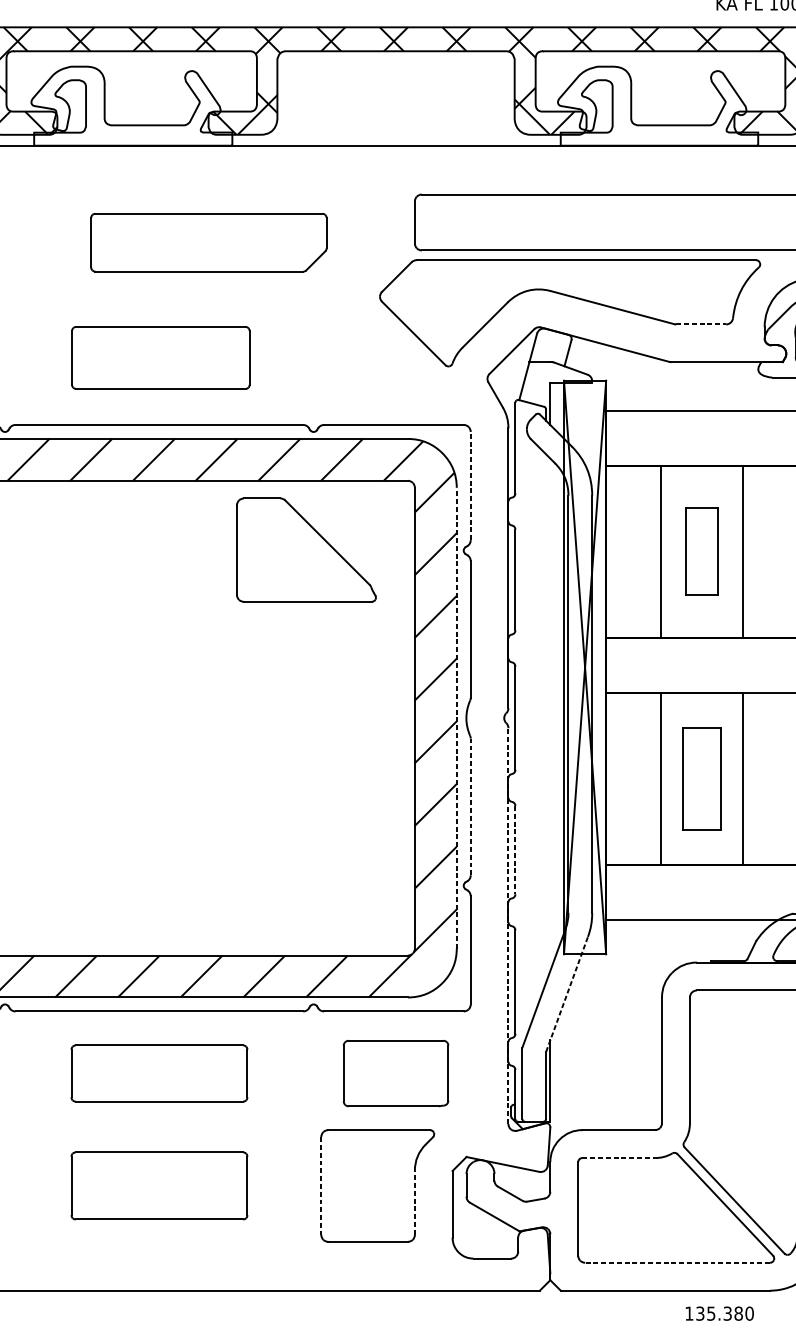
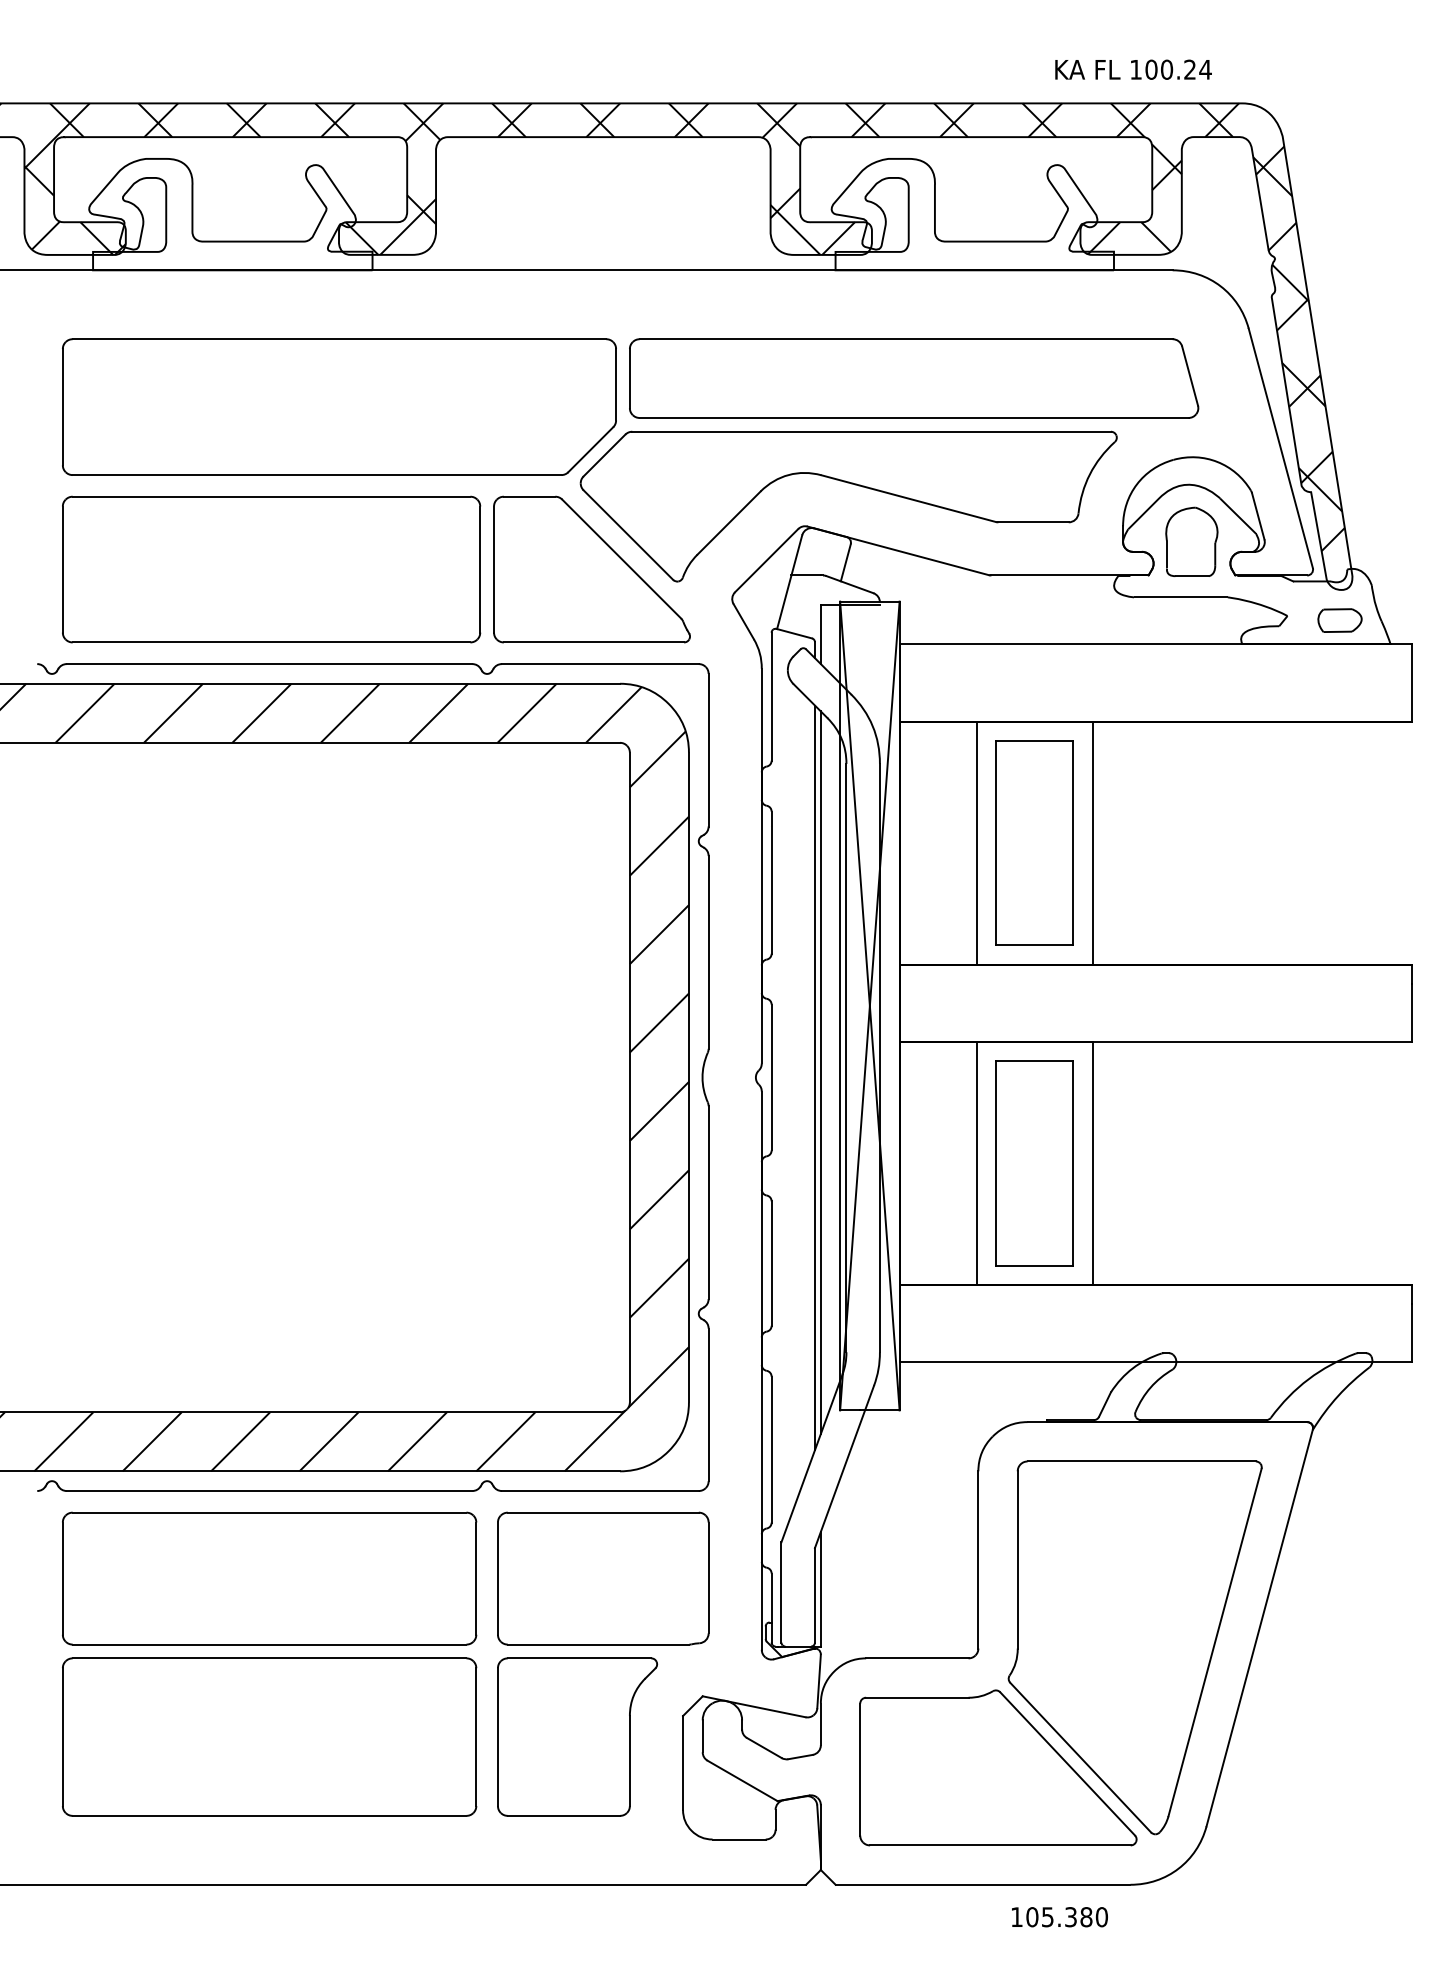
part: (208, 242) -> (339, 406), size x1.67
line: (701, 324) -> (1034, 522), dashed -> solid
part: (160, 357) -> (271, 569), size x1.67
line: (470, 485) -> (708, 749), dashed -> solid
part: (306, 550) -> (591, 569), moved
part: (701, 551) -> (1034, 842), size x1.67
line: (550, 714) -> (820, 1072), added
line: (456, 718) -> (688, 1077), dashed -> solid
line: (545, 718) -> (814, 1077), added
part: (701, 779) -> (1034, 1163), size x1.43
line: (470, 806) -> (708, 1202), dashed -> solid
line: (515, 850) -> (771, 1264), dashed -> solid
line: (508, 925) -> (761, 1370), dashed -> solid
line: (567, 994) -> (844, 1466), dashed -> solid
part: (159, 1073) -> (269, 1578), size x1.67
part: (396, 1073) -> (603, 1578), size x1.43
line: (618, 1157) -> (917, 1697), dashed -> solid
part: (159, 1185) -> (269, 1736), size x1.67
line: (320, 1186) -> (497, 1737), dashed -> solid
line: (414, 1202) -> (629, 1760), dashed -> solid
line: (677, 1262) -> (999, 1845), dashed -> solid
text: (700, 1313) -> (1032, 1917), 135.380 -> 105.380

